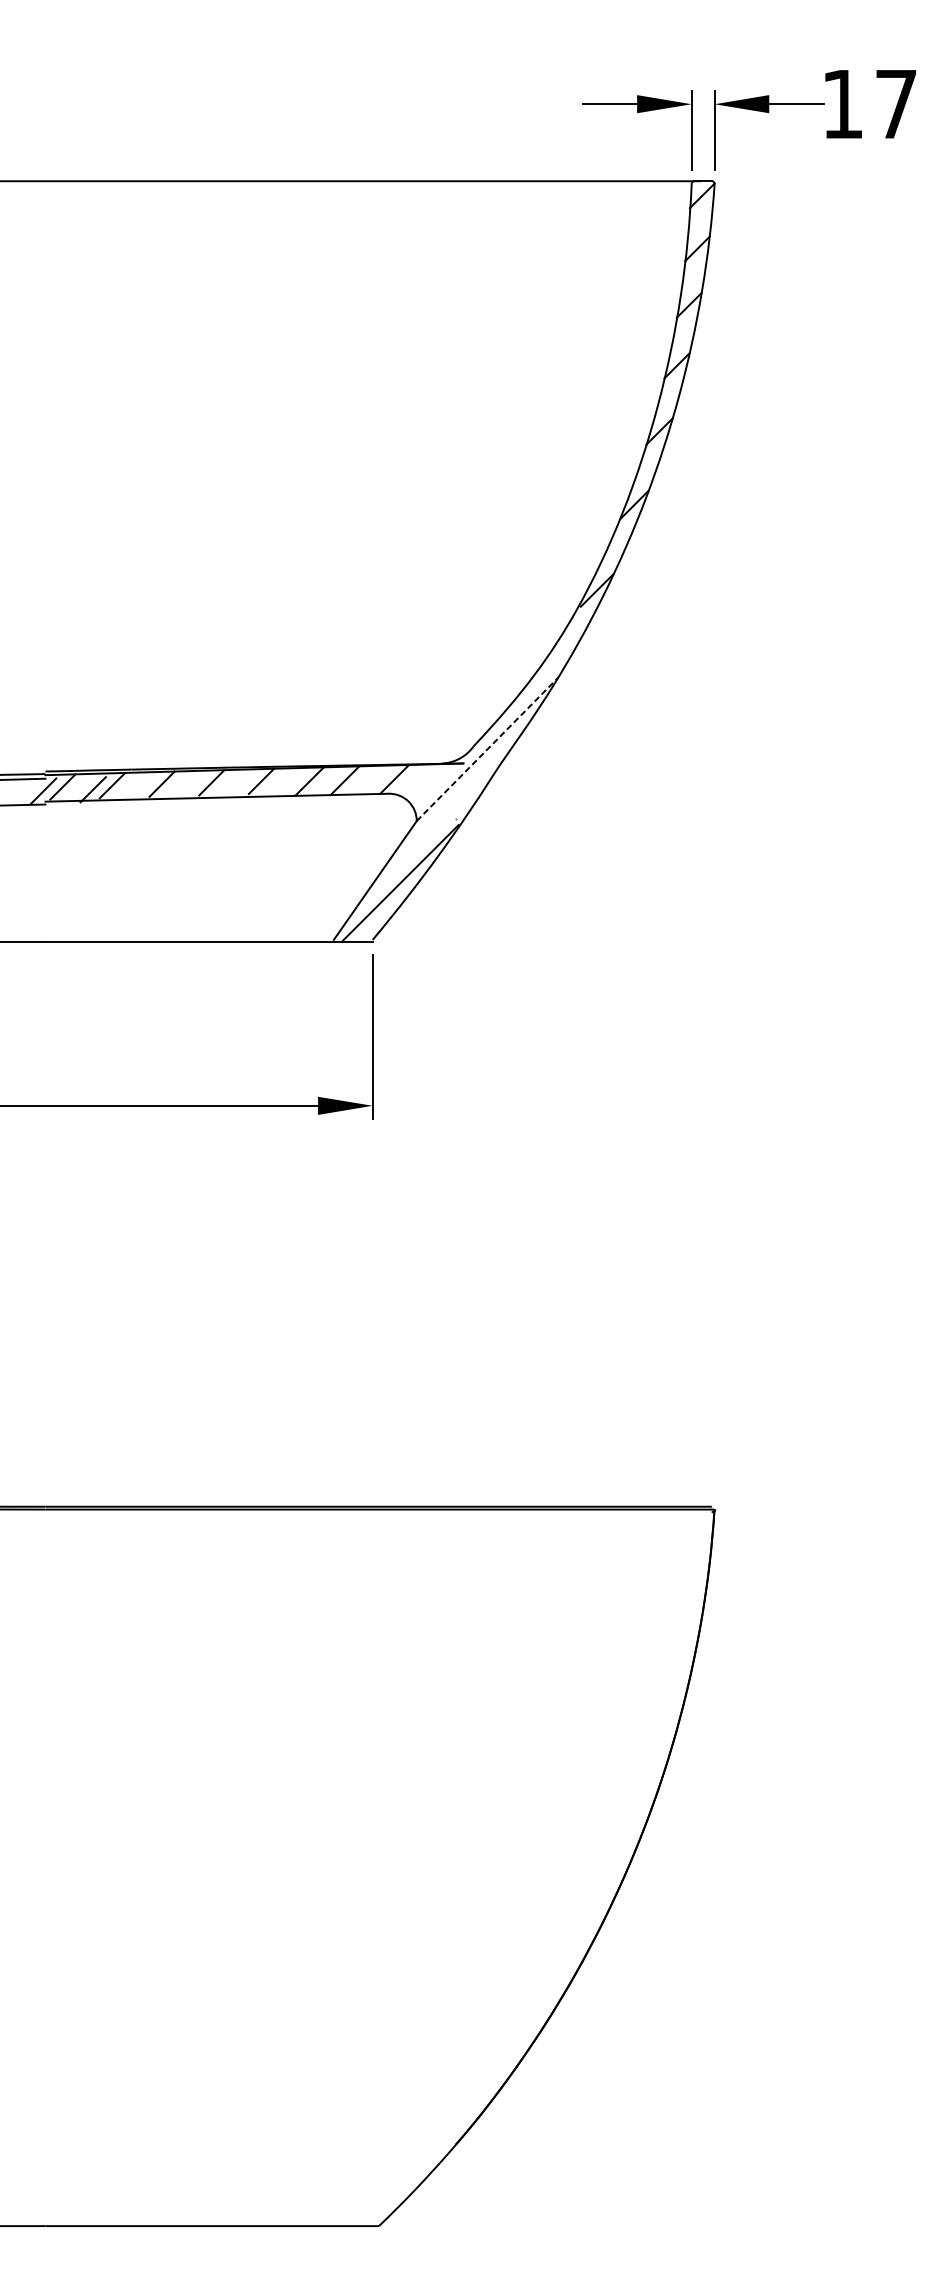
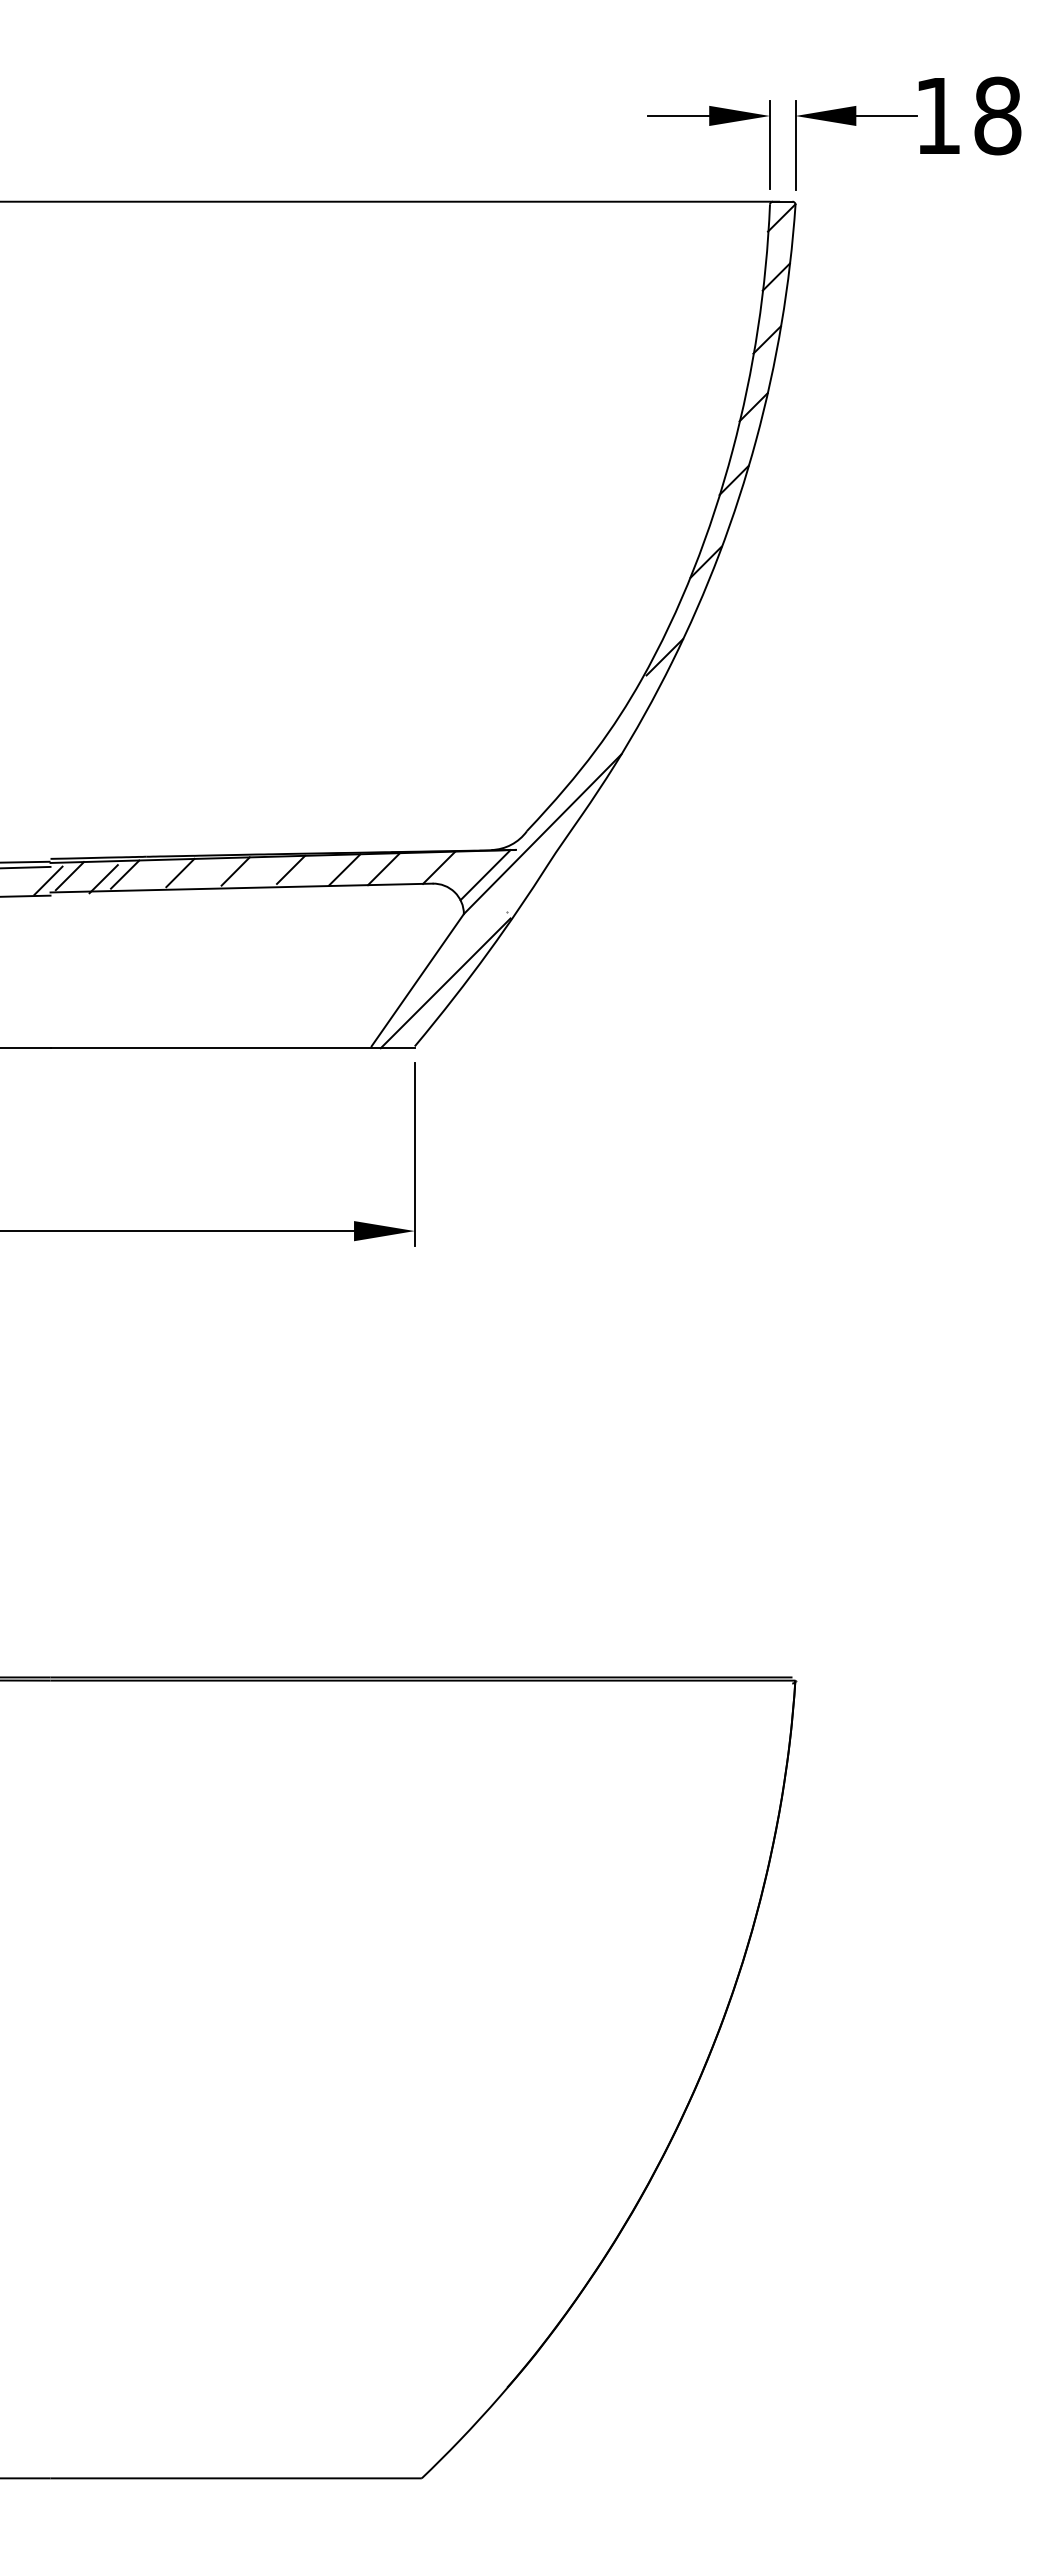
text: (896, 103) -> (997, 115), 17 -> 18
line: (487, 748) -> (542, 833), dashed -> solid
line: (436, 786) -> (485, 875), added

